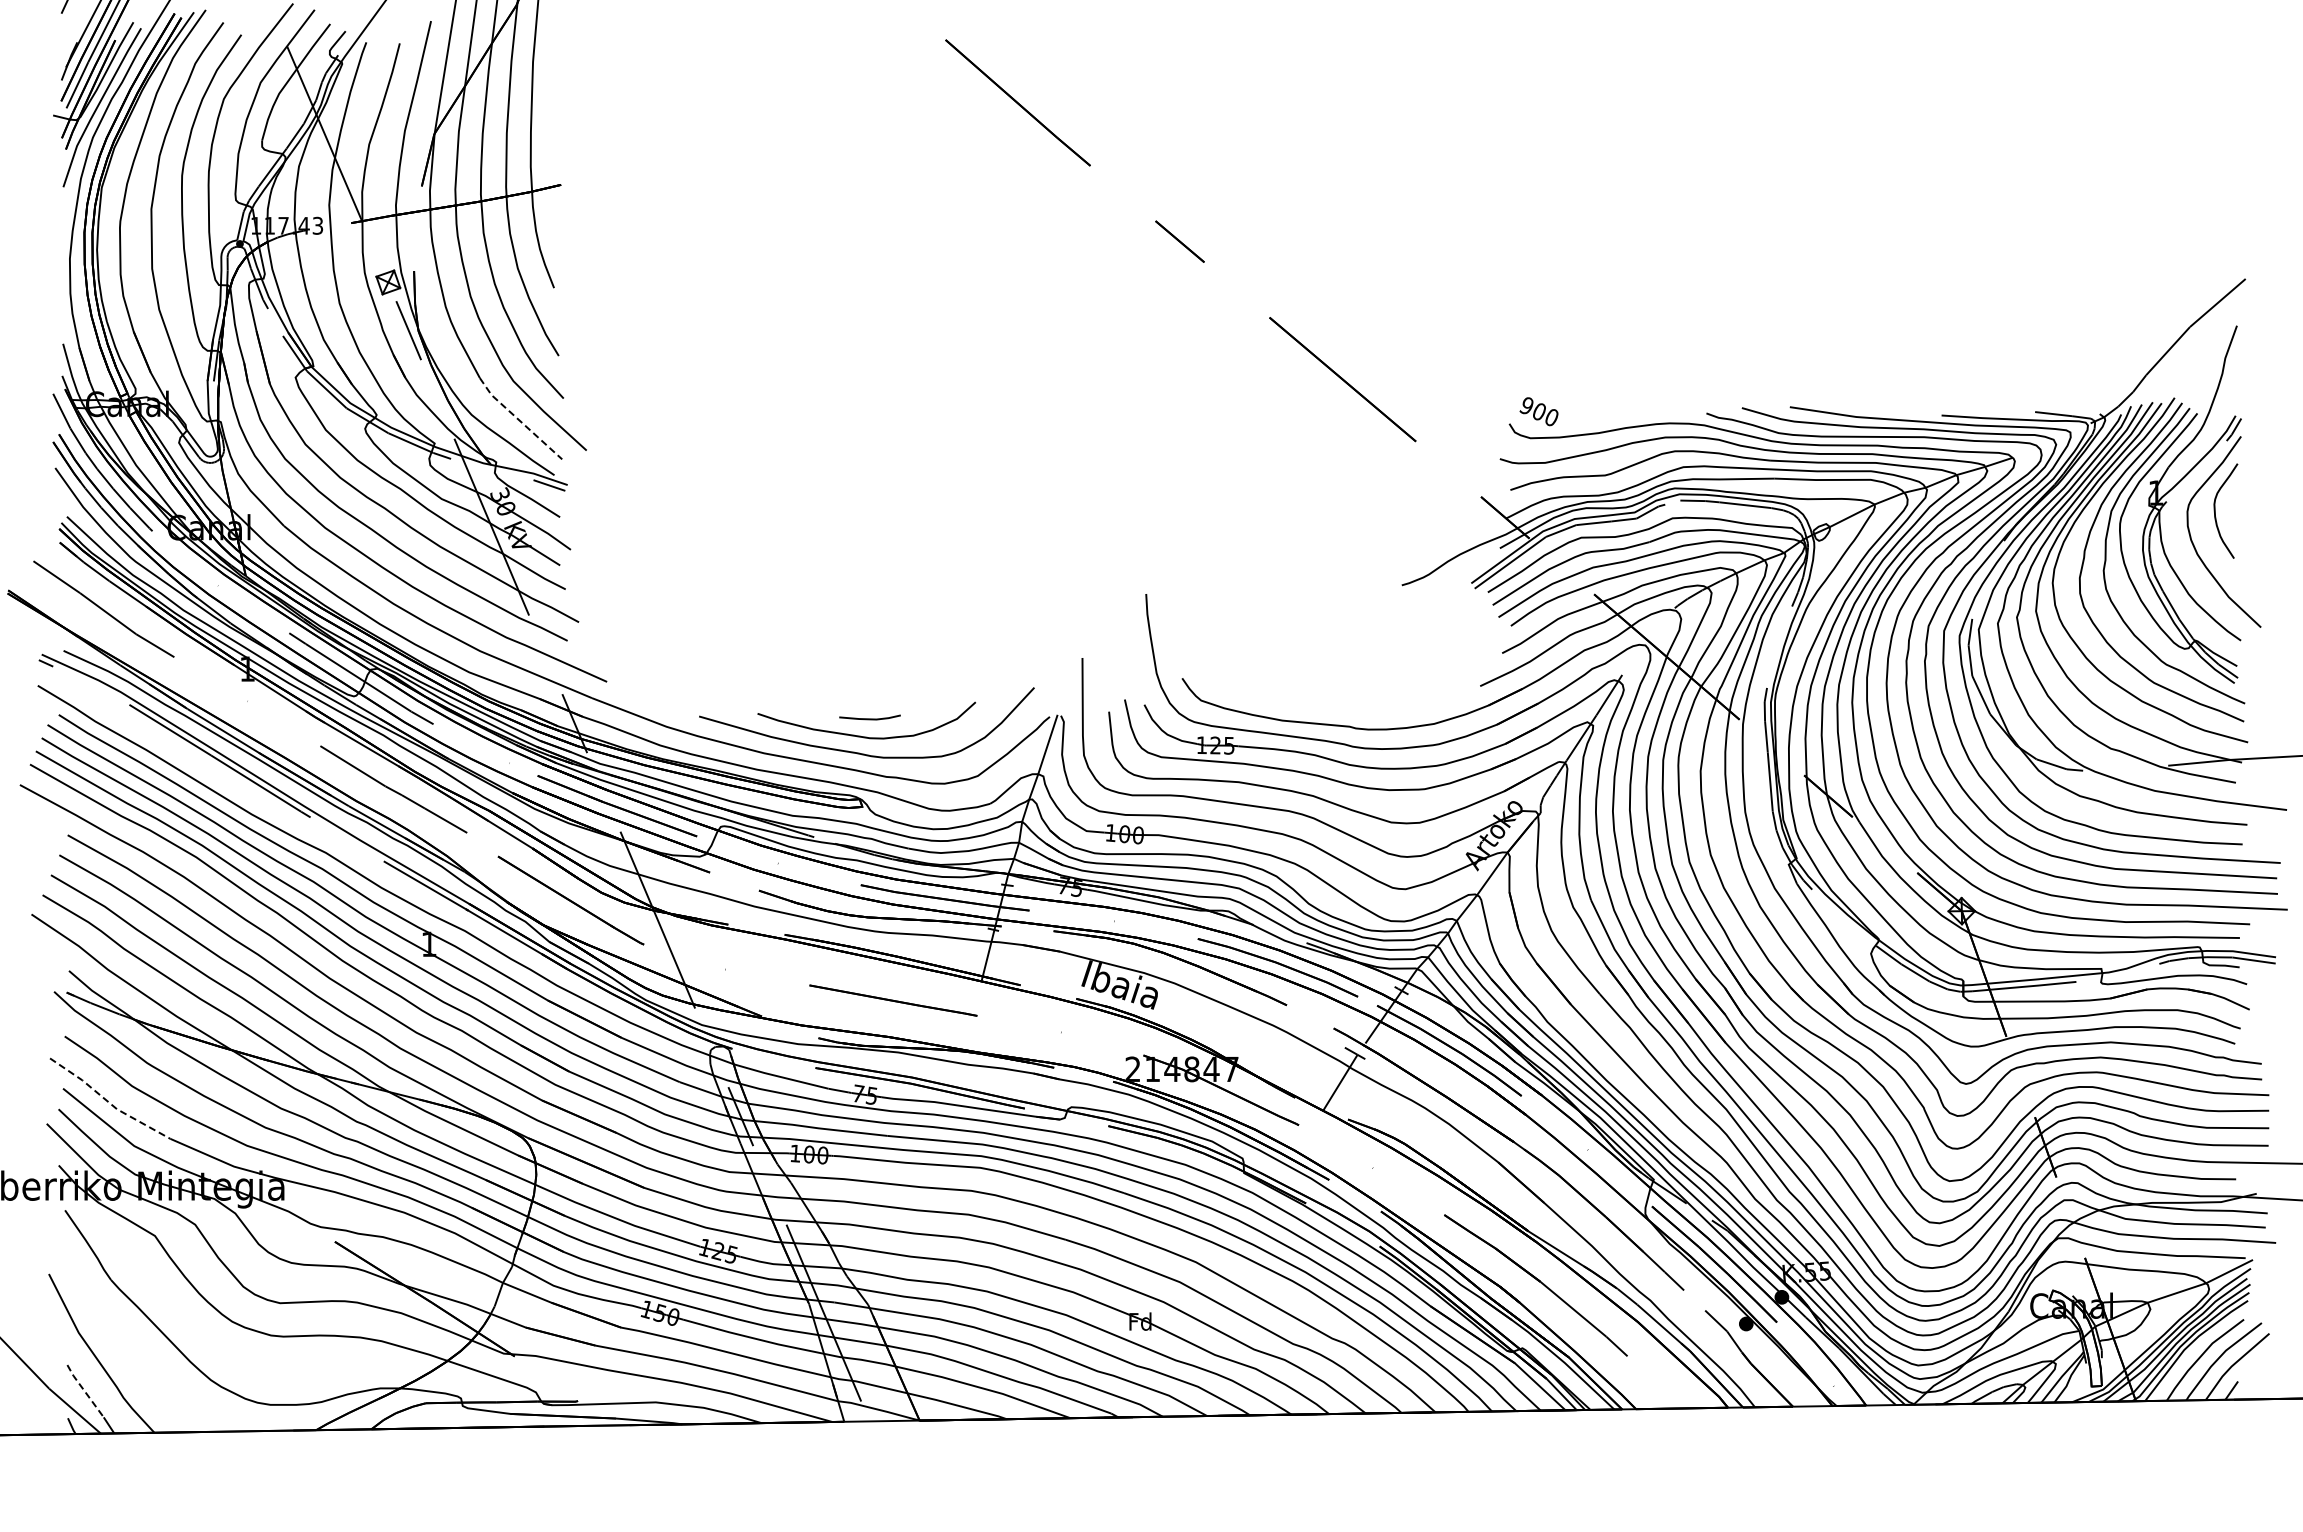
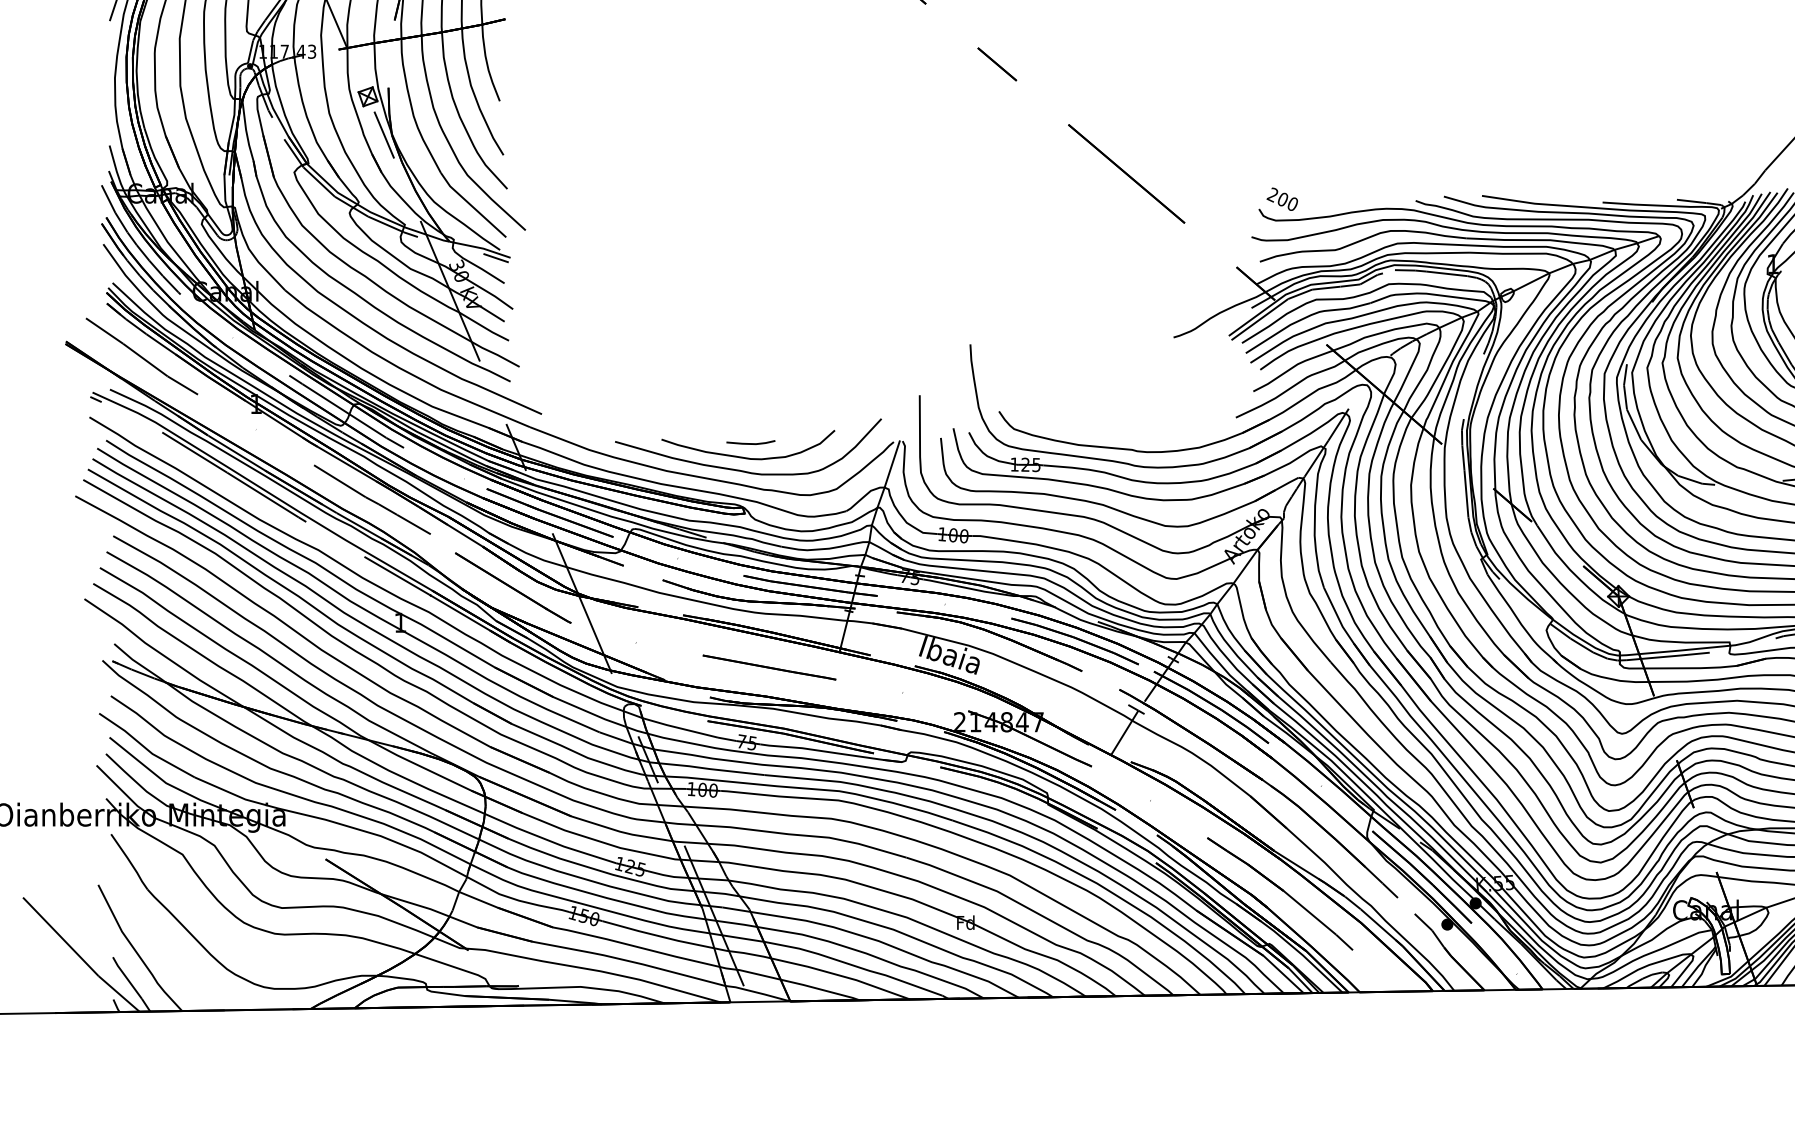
text: (1525, 405) -> (1271, 194), 900 -> 200
line: (518, 419) -> (471, 205), dashed -> solid
line: (108, 1101) -> (145, 747), dashed -> solid
line: (84, 1391) -> (126, 978), dashed -> solid

